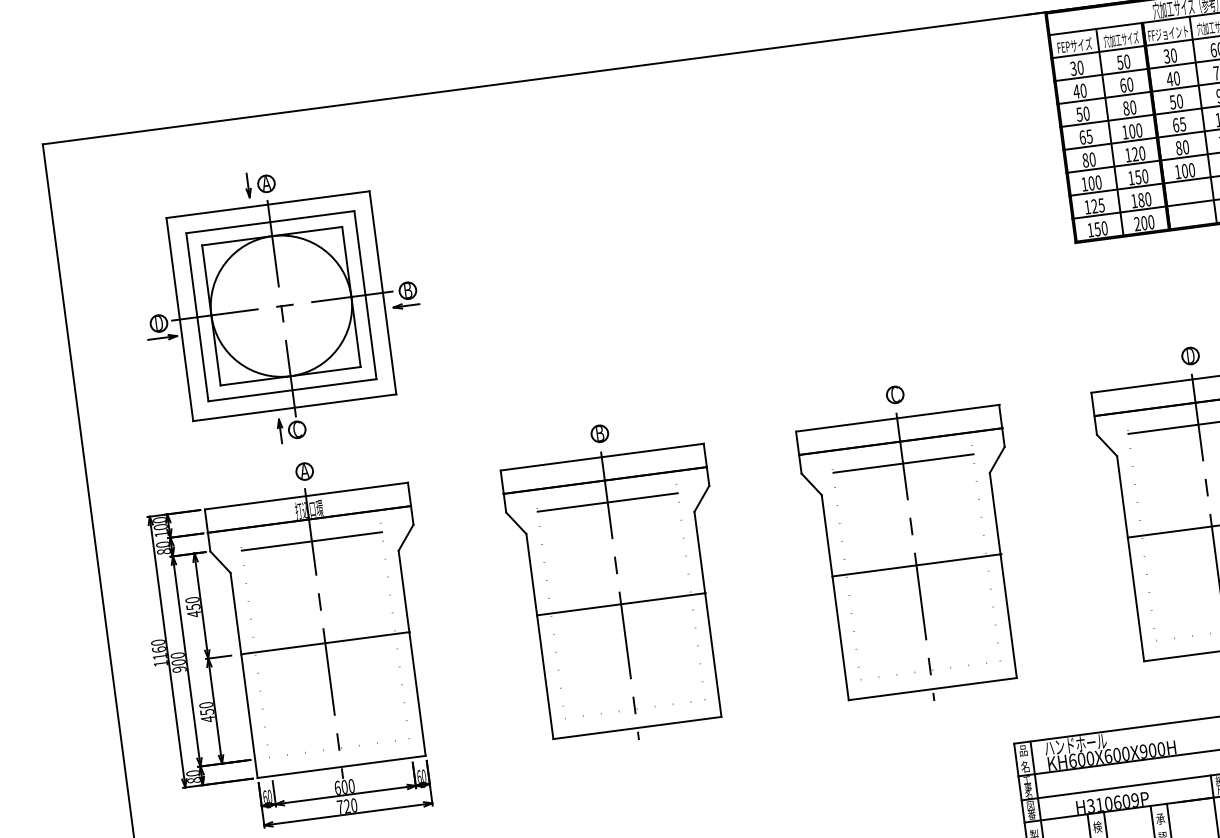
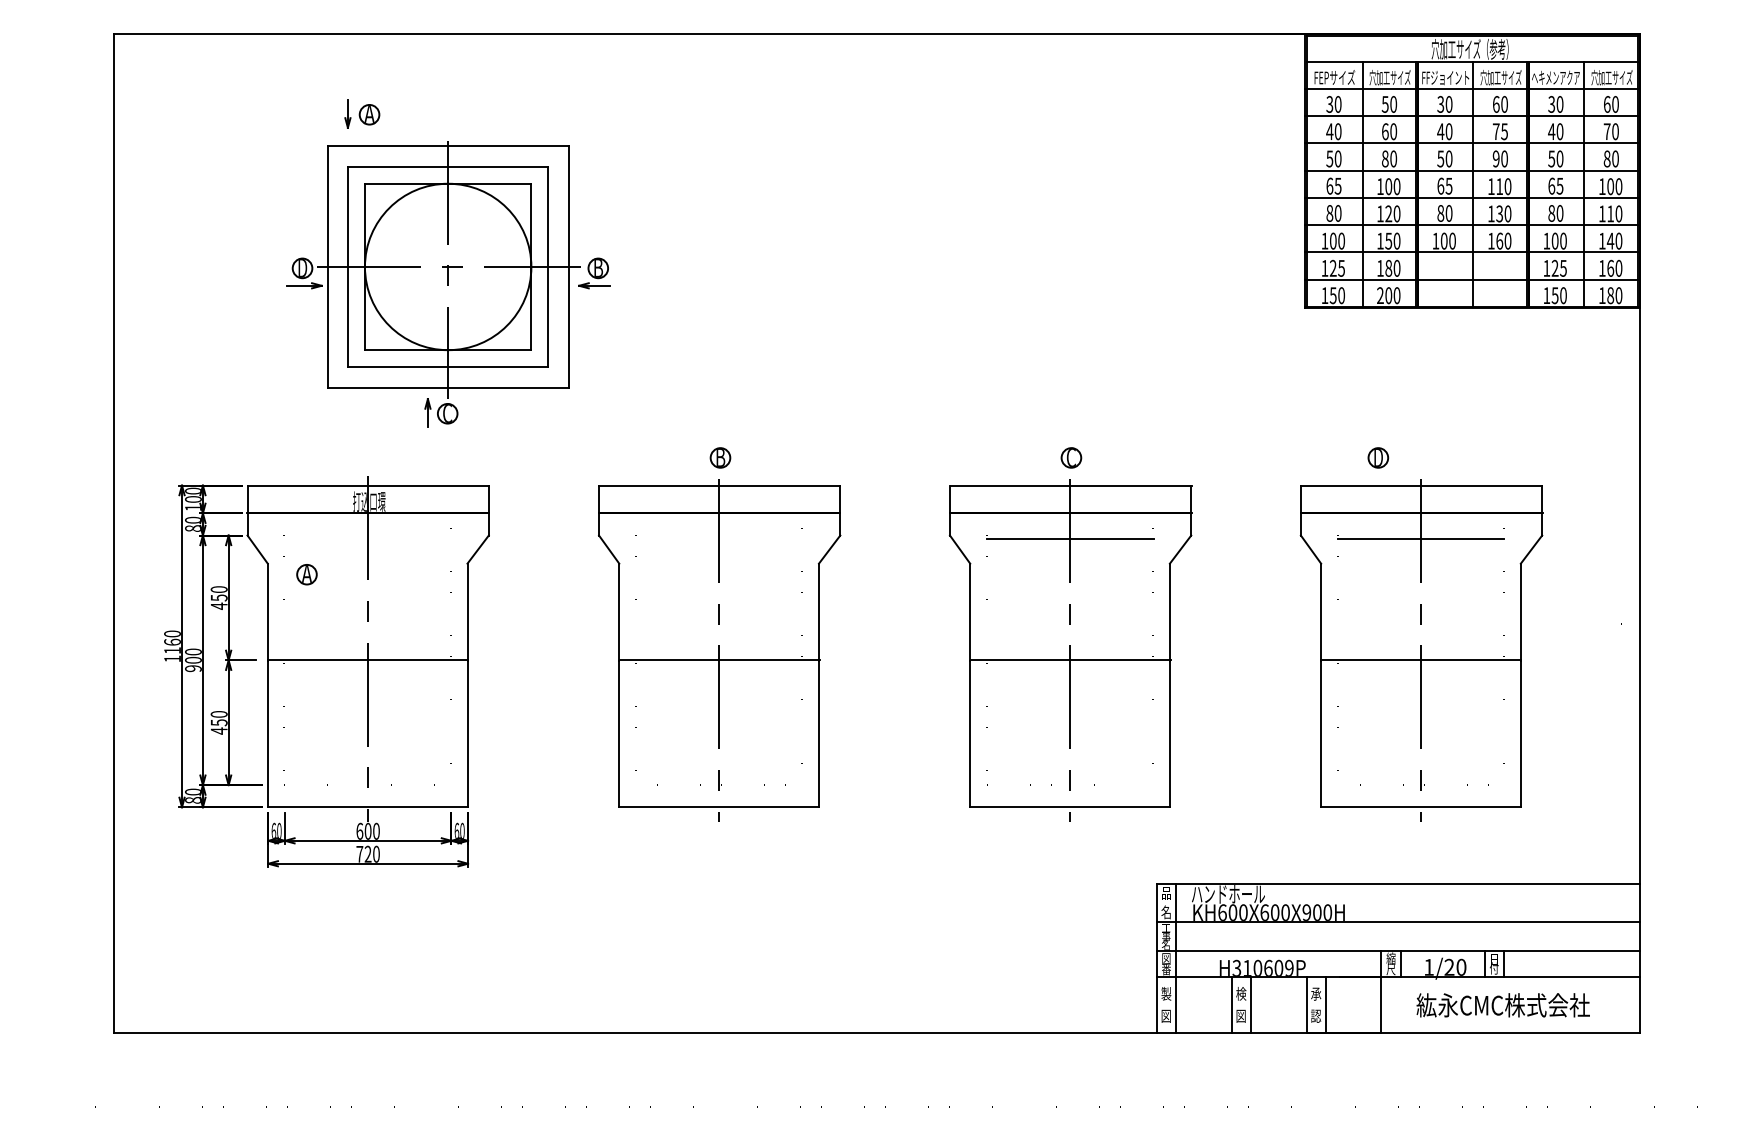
part: (283, 320) -> (448, 284), moved
part: (1190, 355) -> (1378, 457), moved
part: (304, 471) -> (306, 574), moved
line: (607, 502) -> (718, 539), removed
line: (311, 541) -> (367, 539), removed

